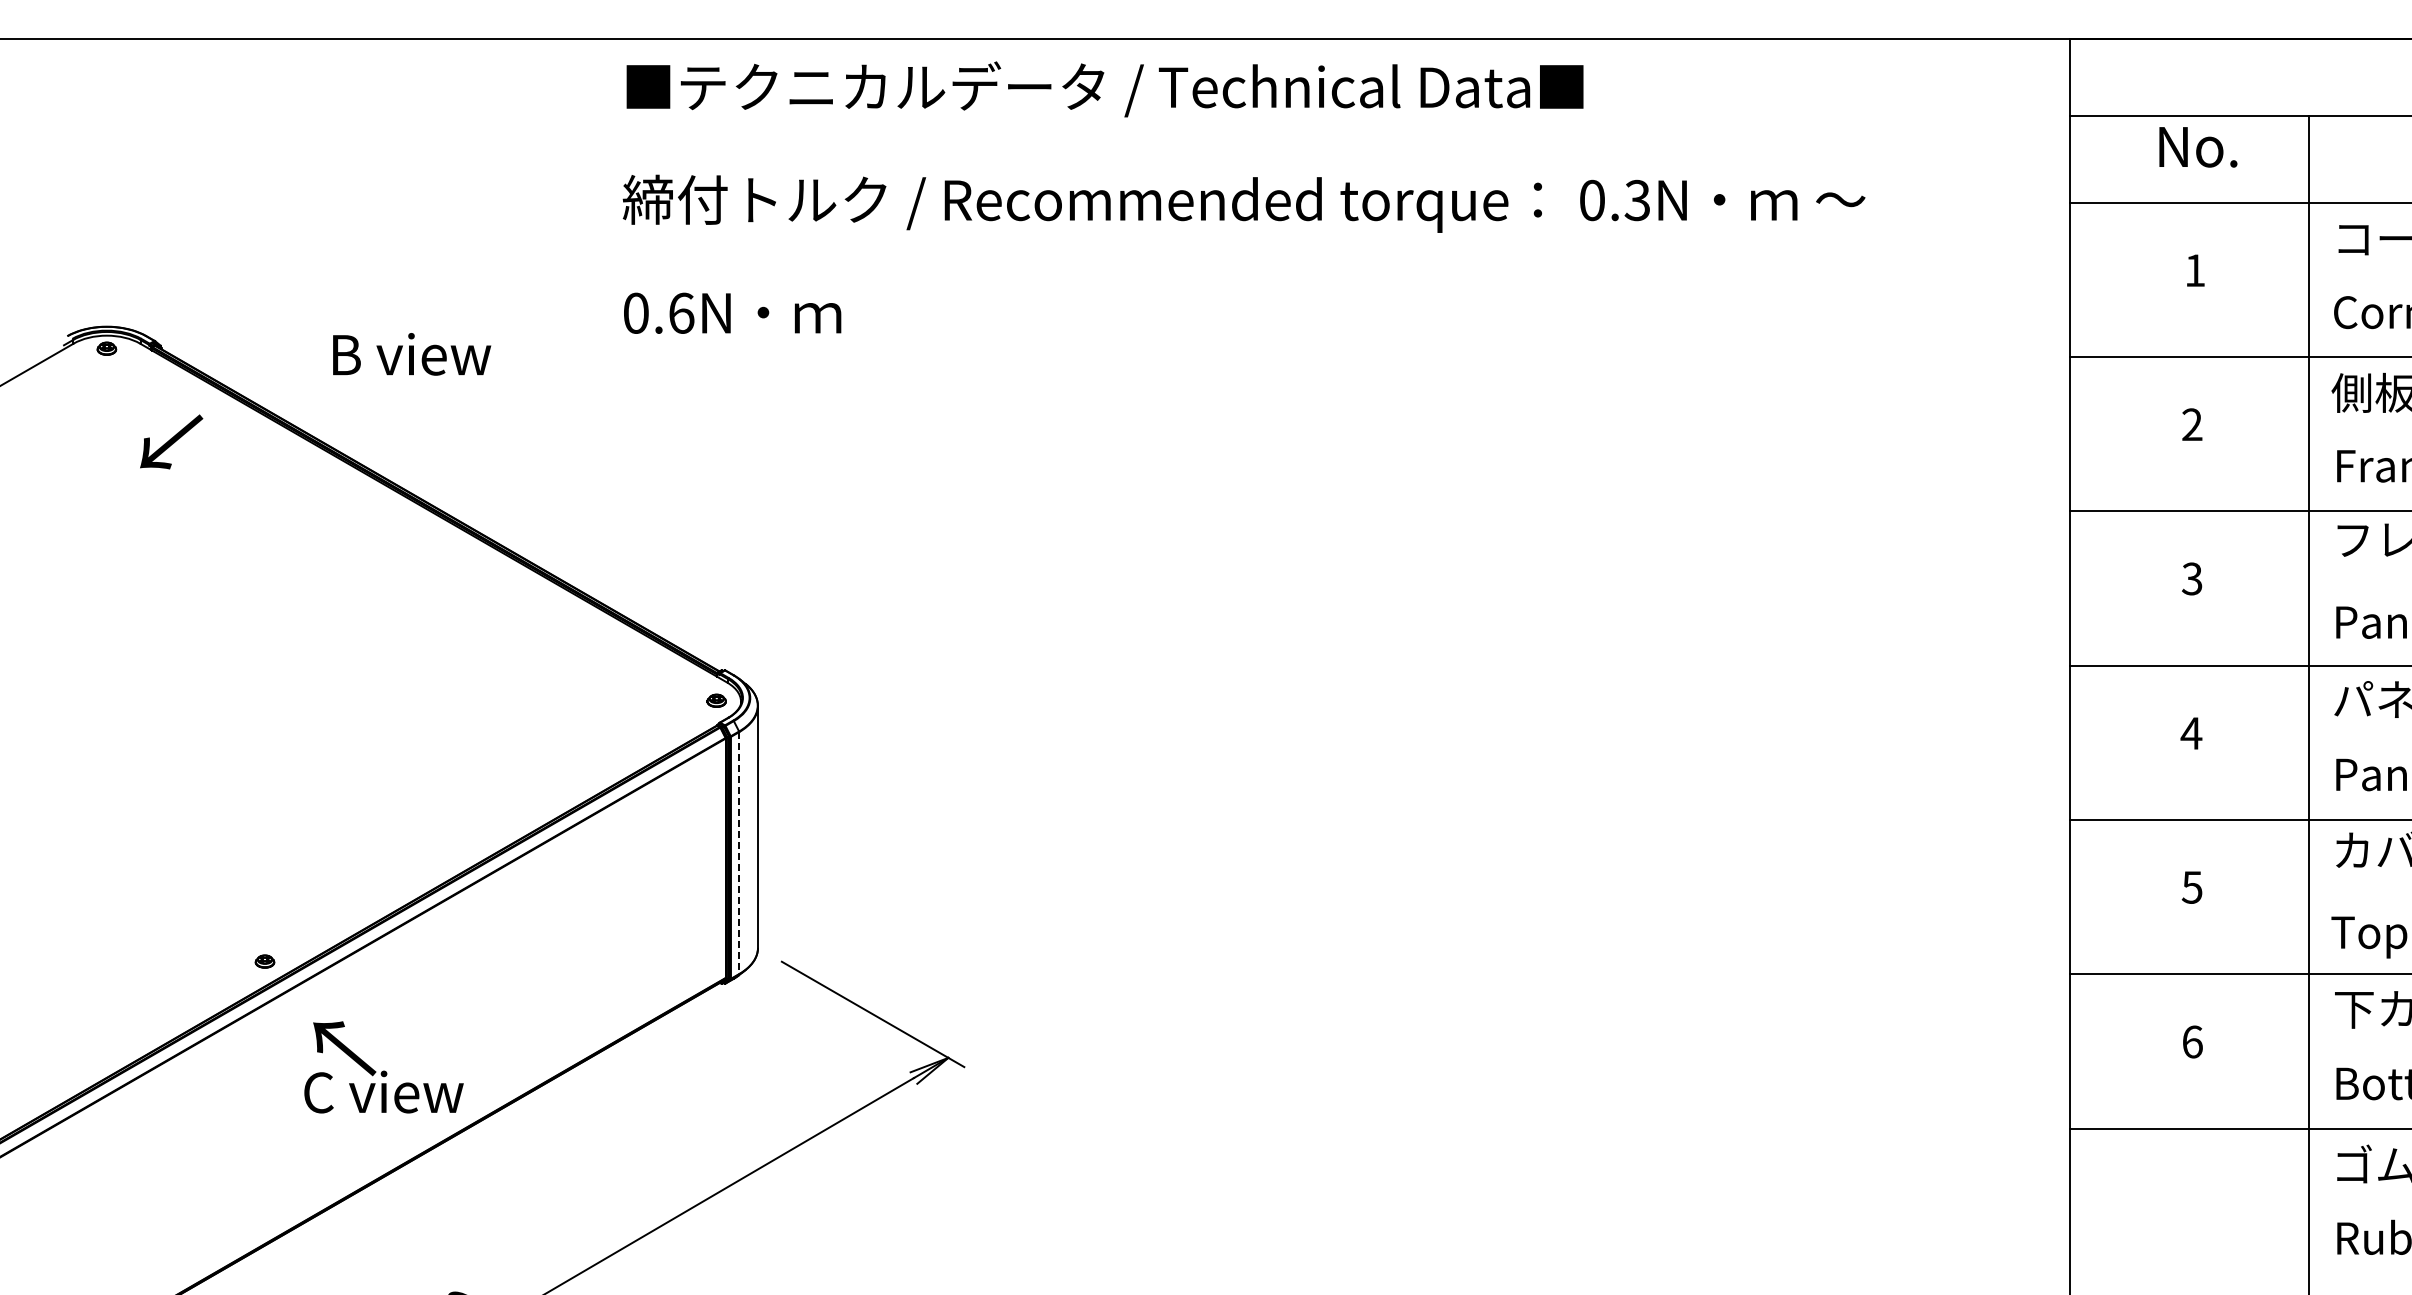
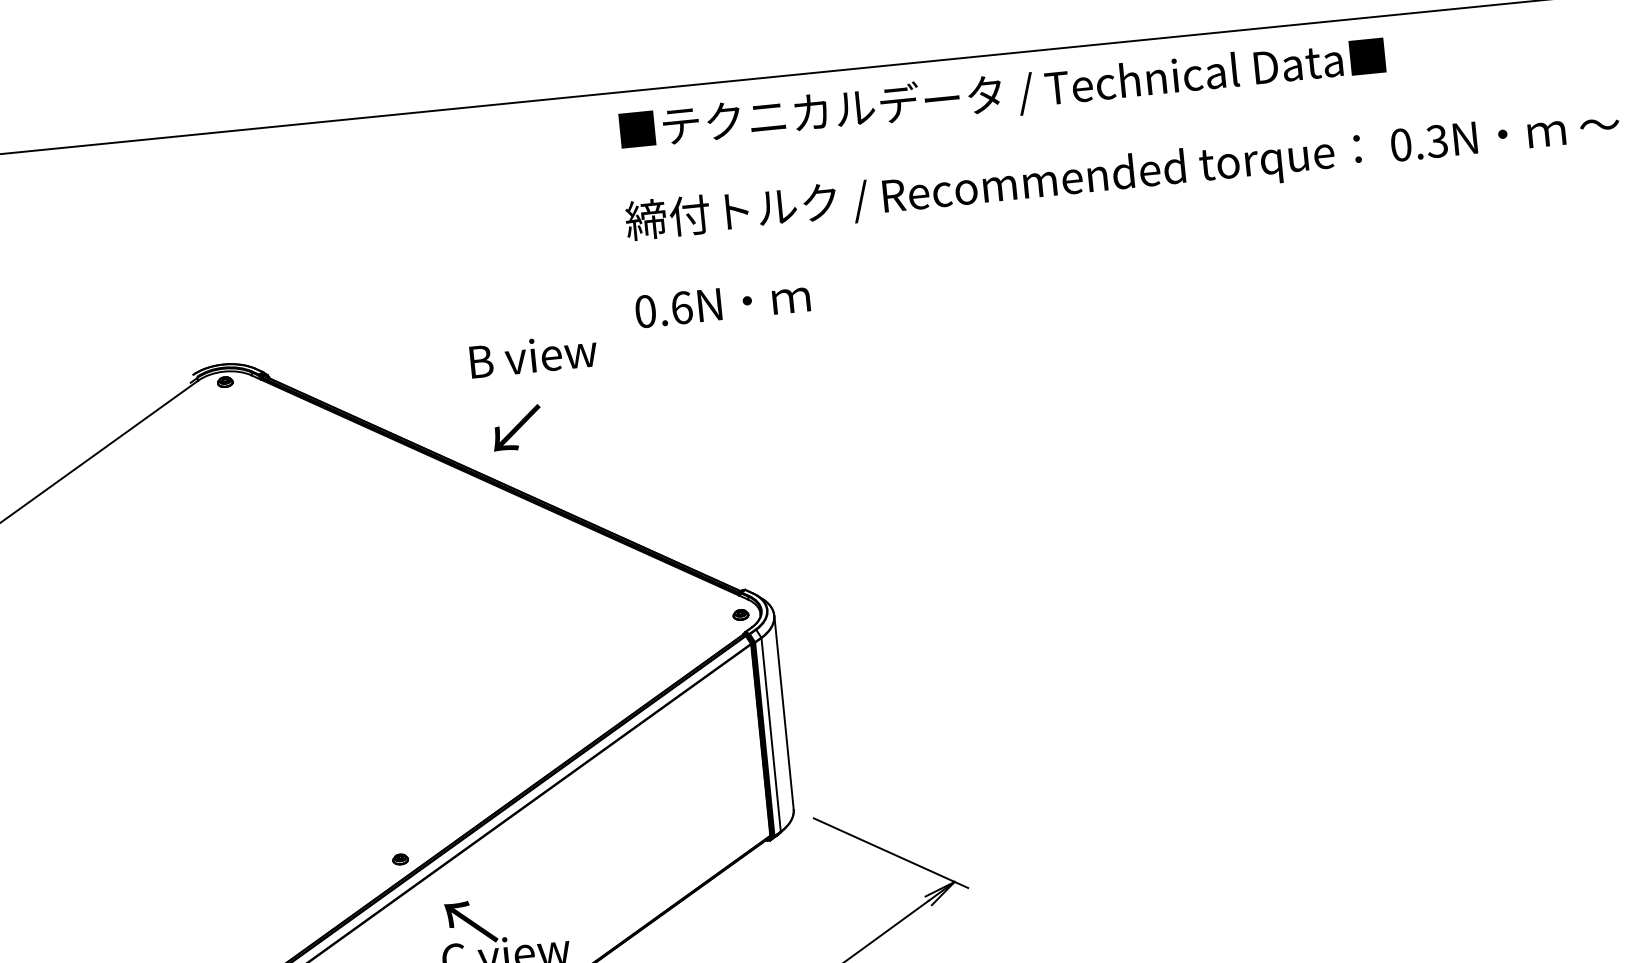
text: (412, 354) -> (534, 355), moved
text: (171, 441) -> (517, 427), moved
line: (739, 853) -> (771, 735), dashed -> solid

